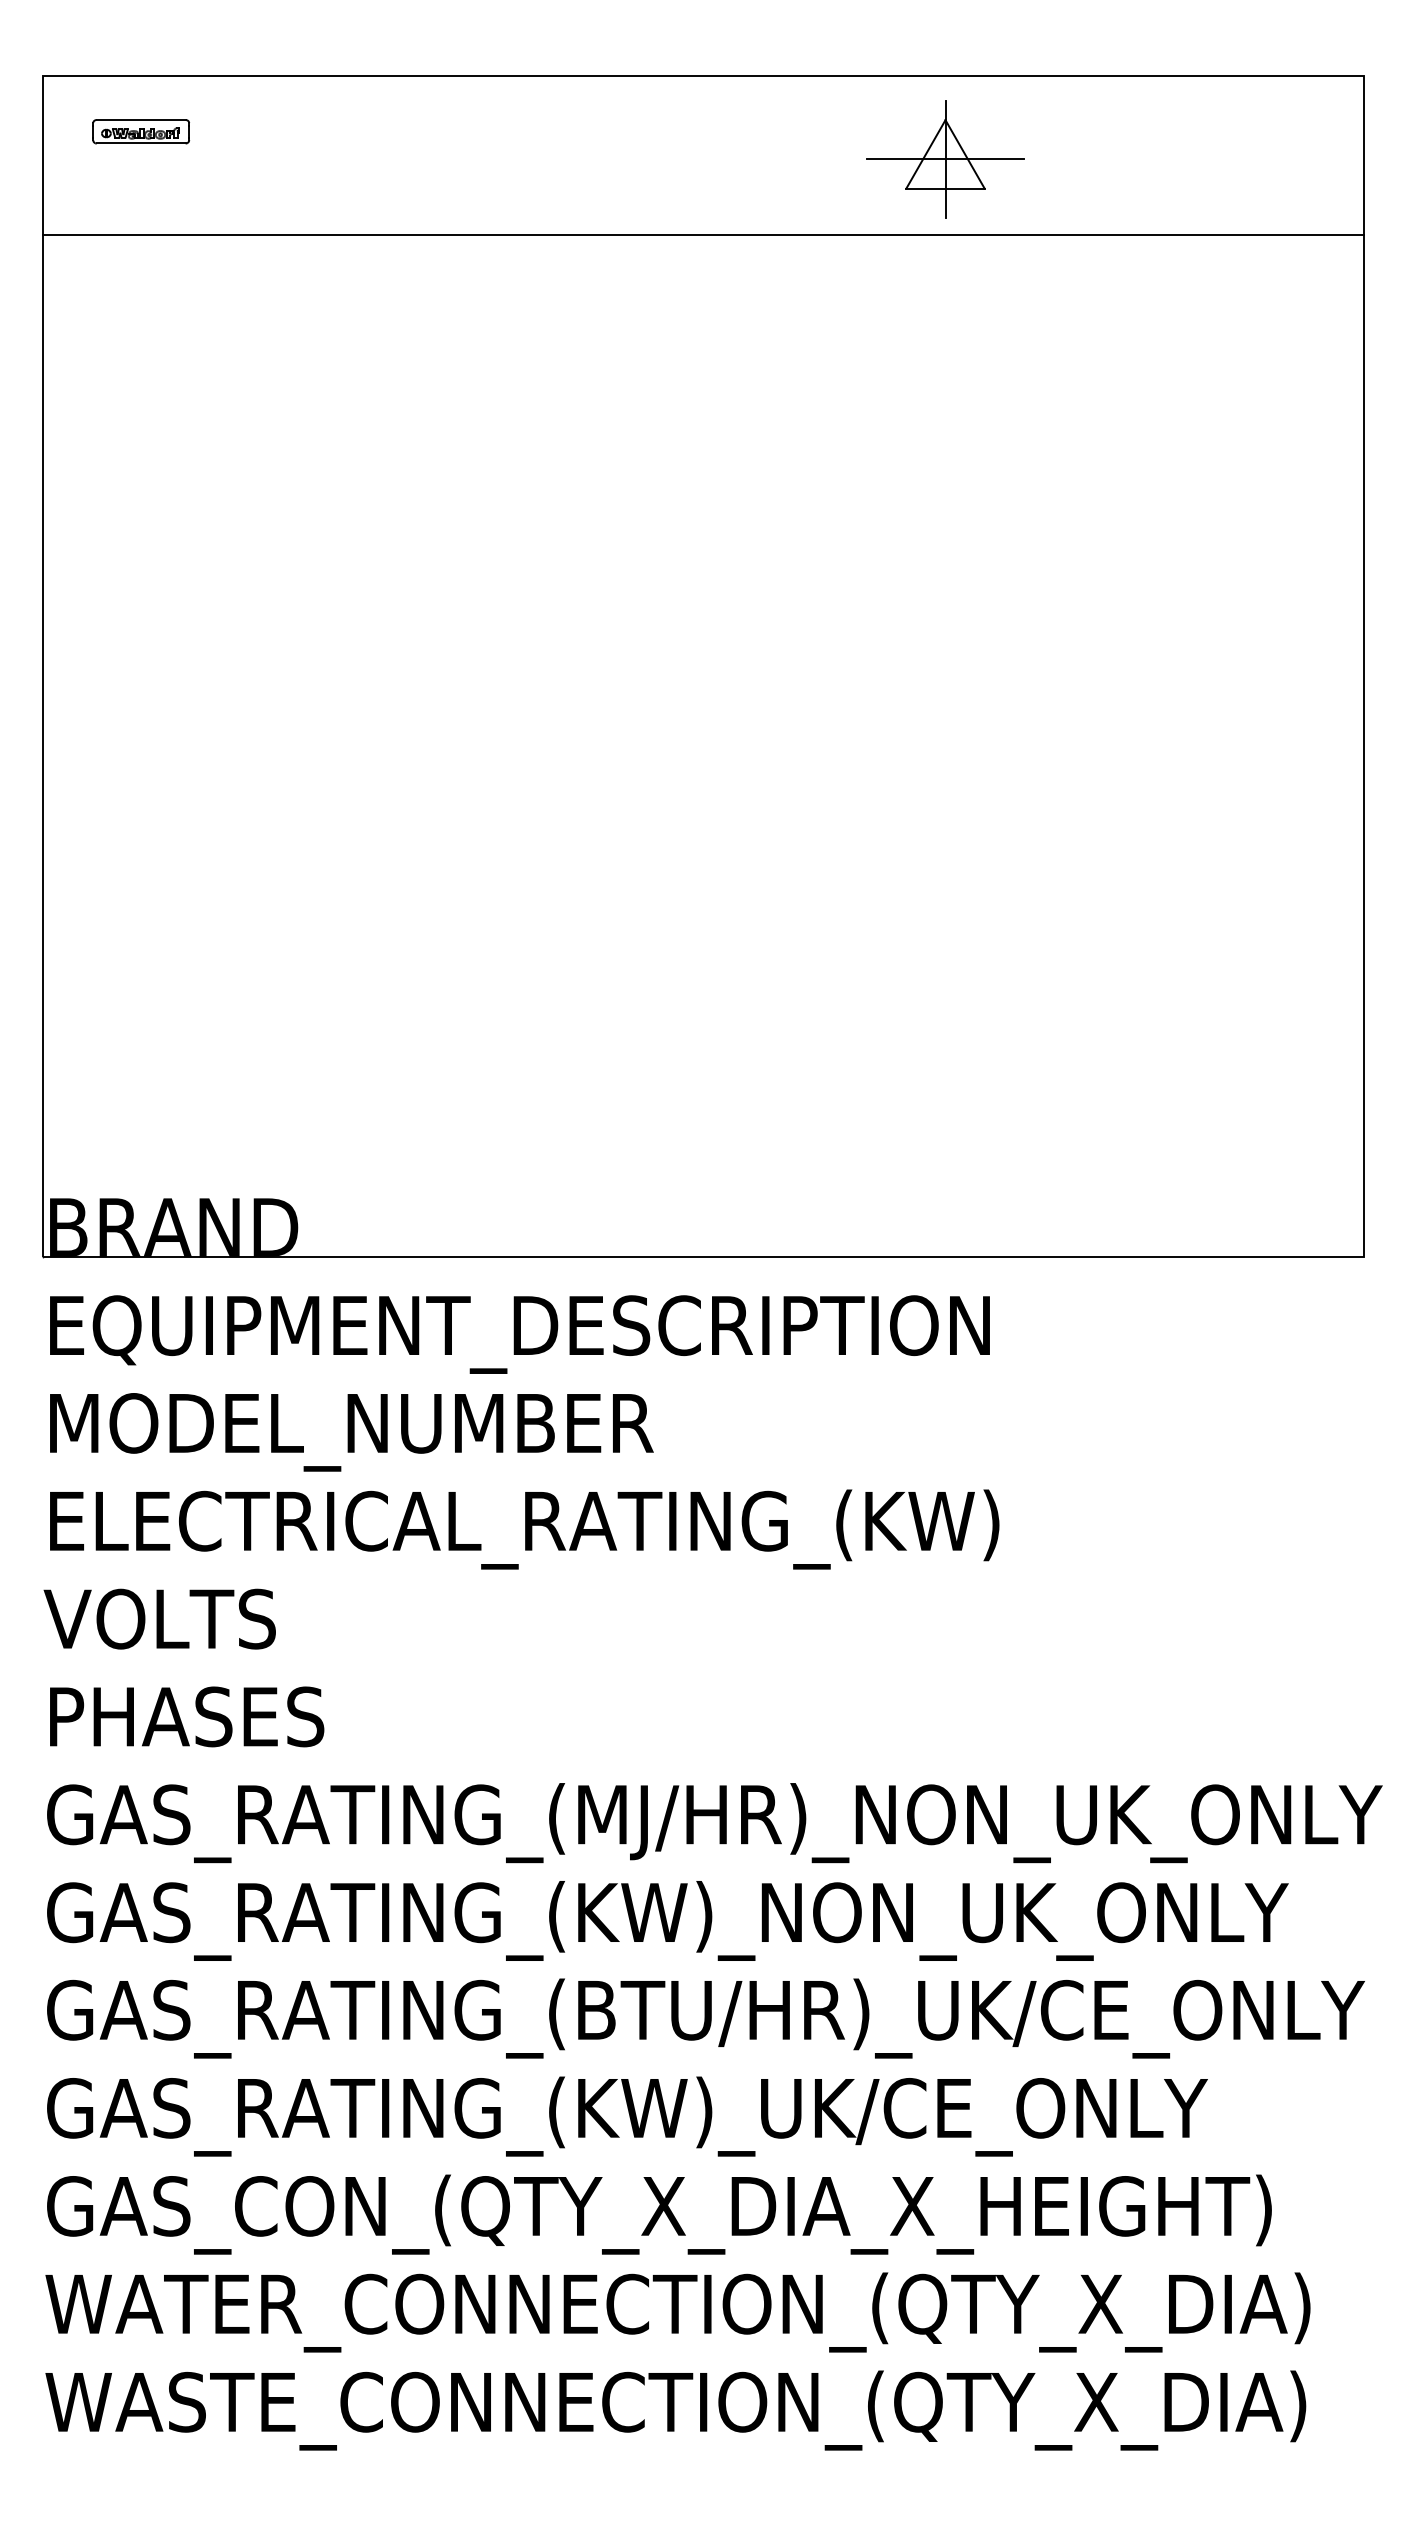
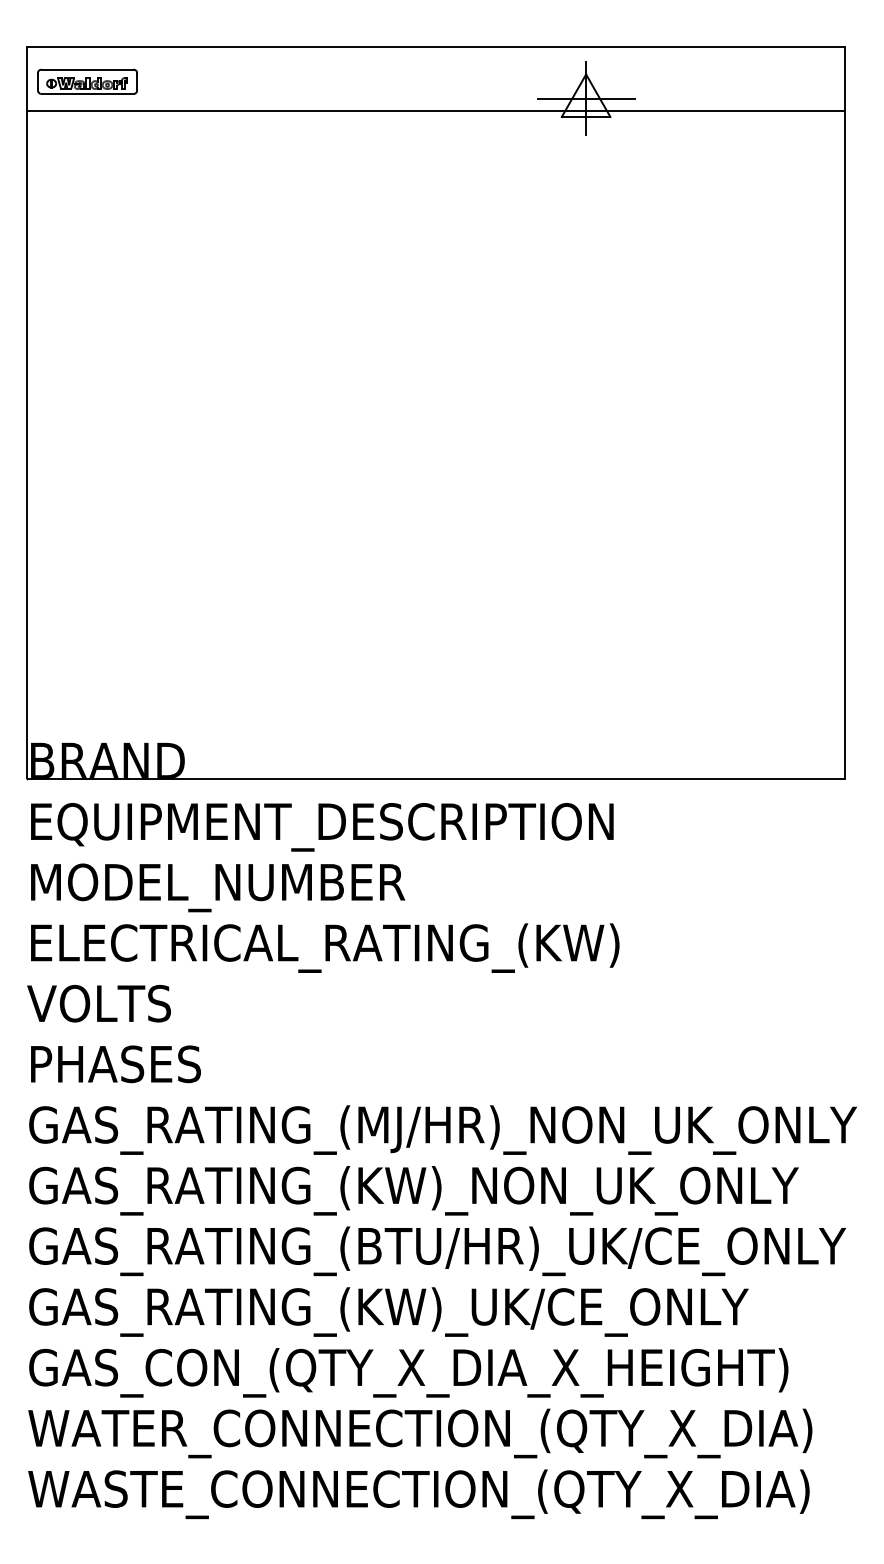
part: (141, 131) -> (87, 81), size x1.67
line: (702, 234) -> (435, 110), moved

